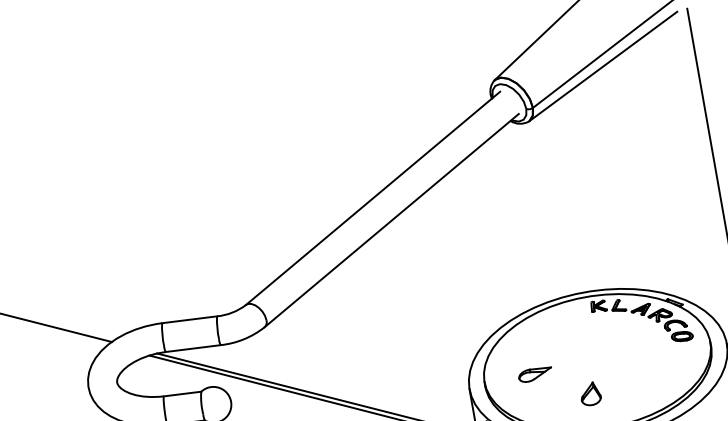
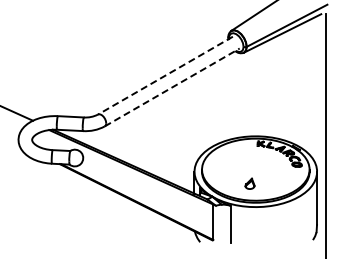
line: (373, 198) -> (165, 75), solid -> dashed
line: (392, 220) -> (172, 87), solid -> dashed
part: (533, 373) -> (225, 169), removed

